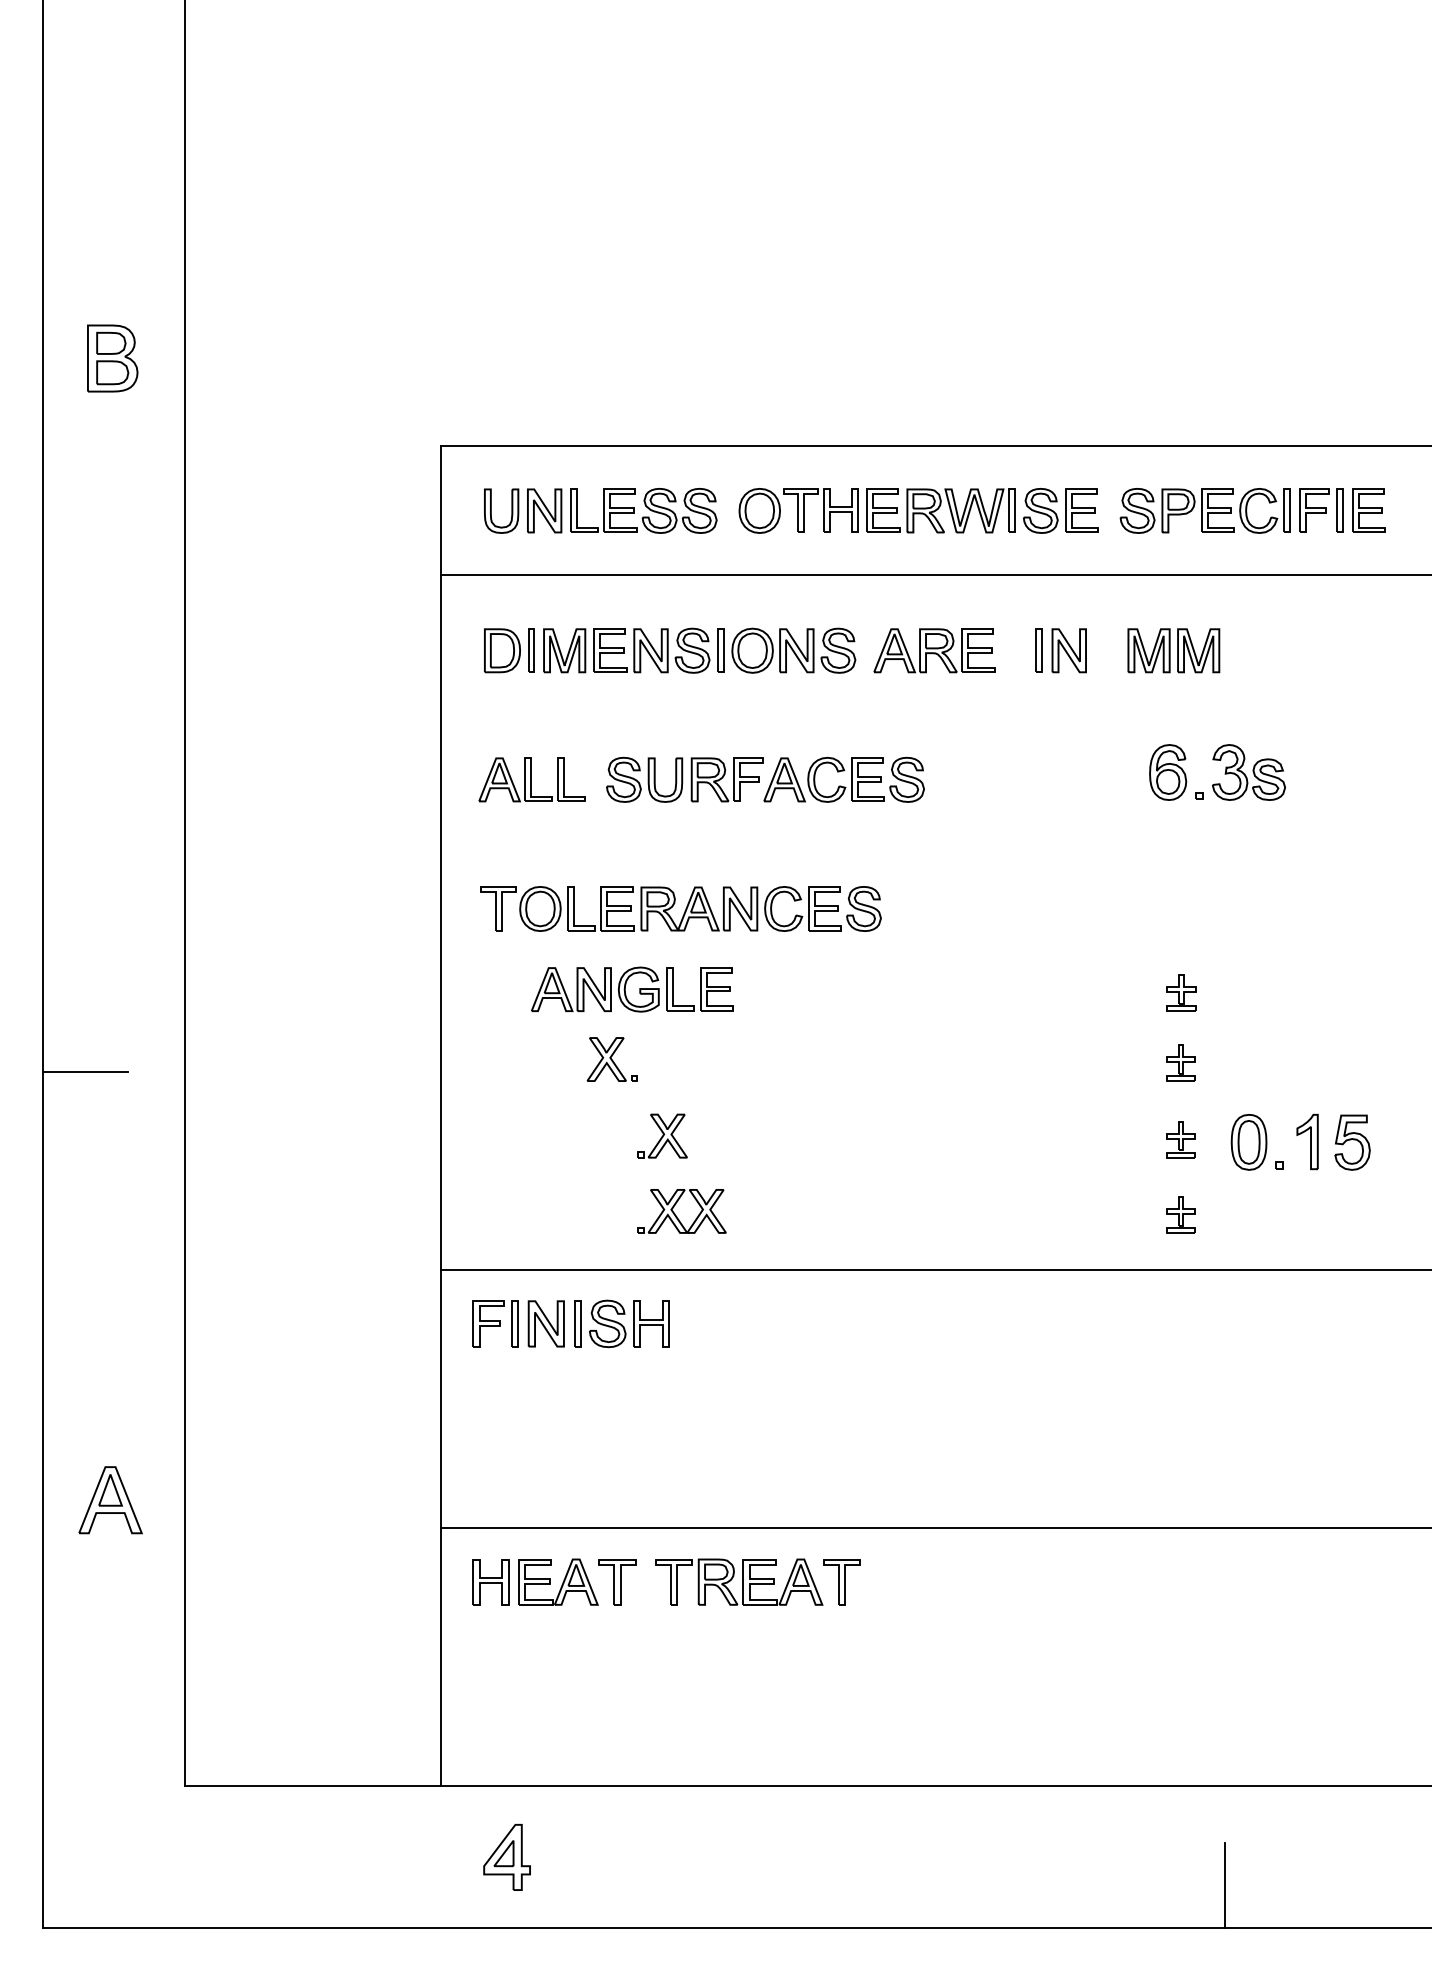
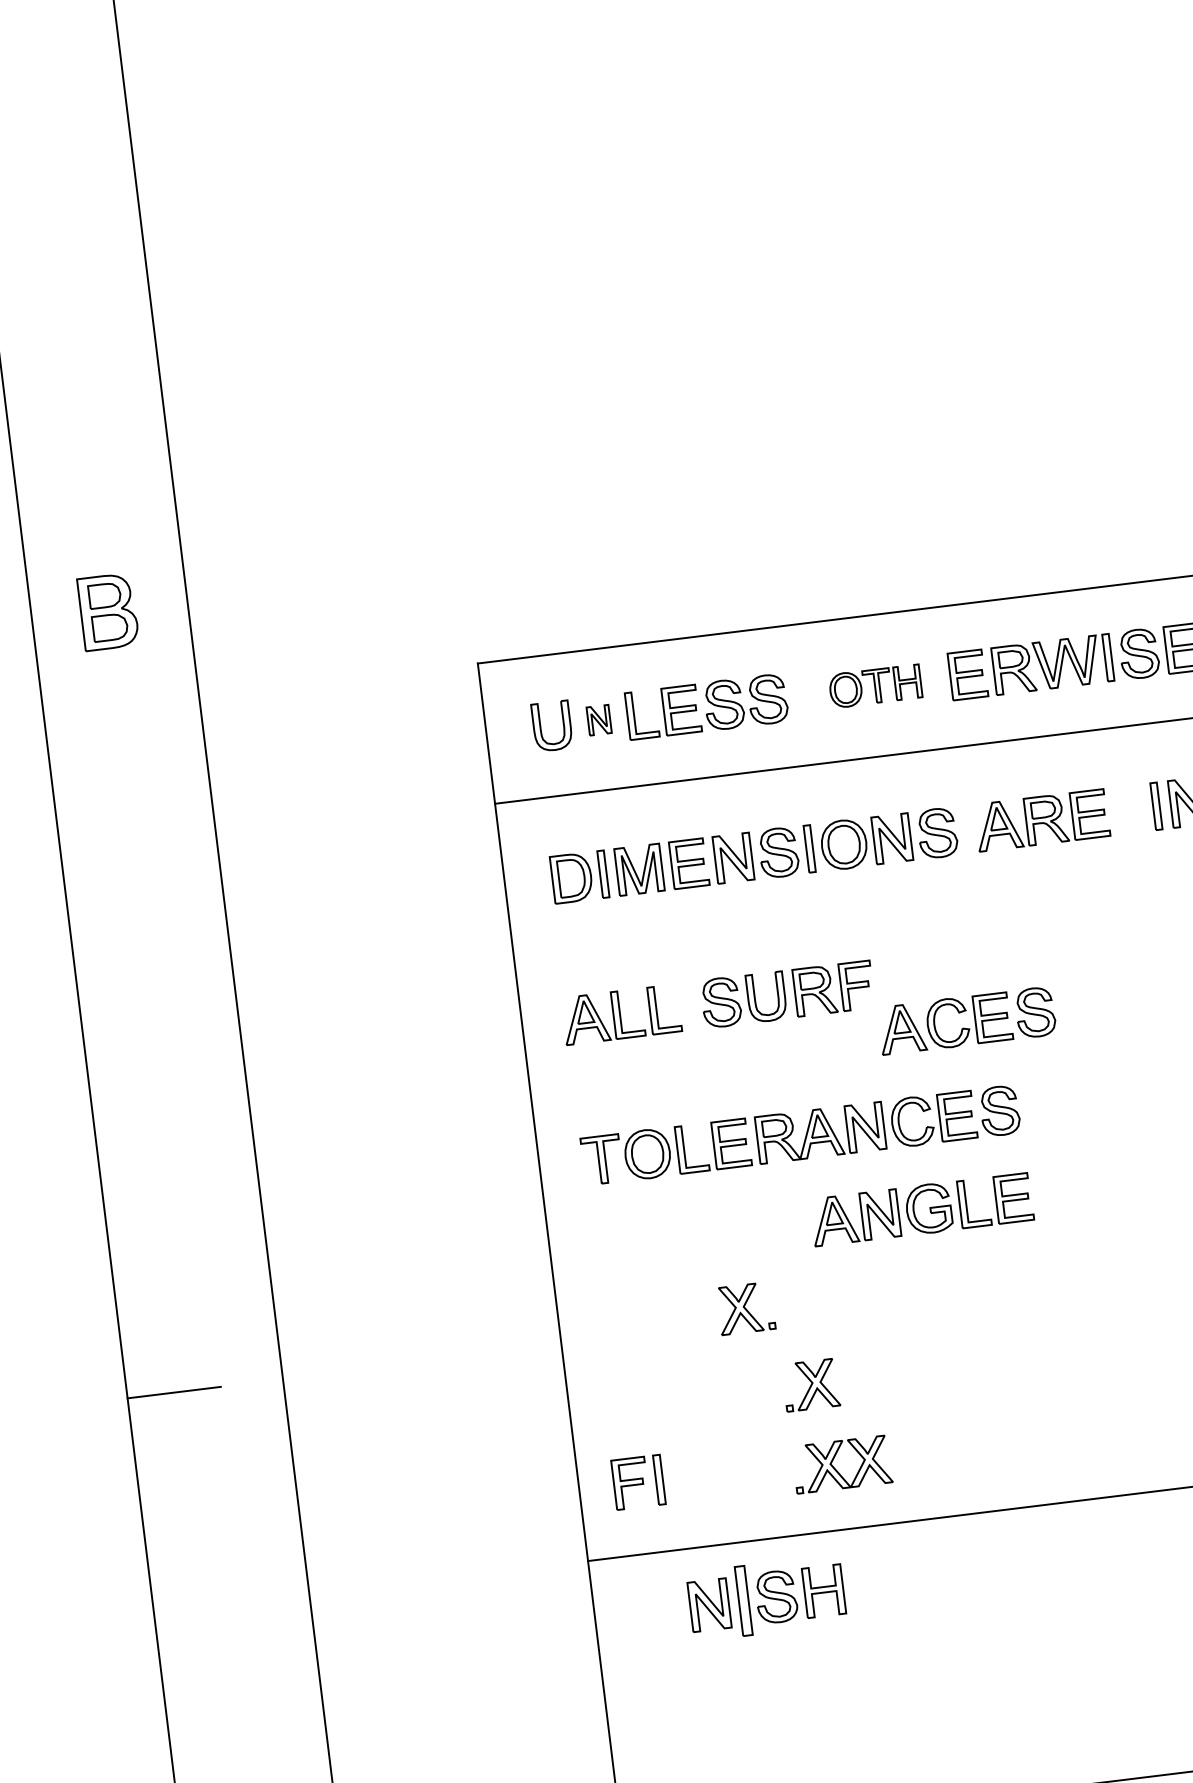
part: (544, 510) -> (598, 719), size x0.6
part: (798, 510) -> (875, 685), size x0.7
part: (841, 785) -> (964, 1027), moved
part: (625, 989) -> (914, 1210), moved
part: (495, 1323) -> (638, 1481), moved
part: (577, 1323) -> (743, 1600), size x1.4

